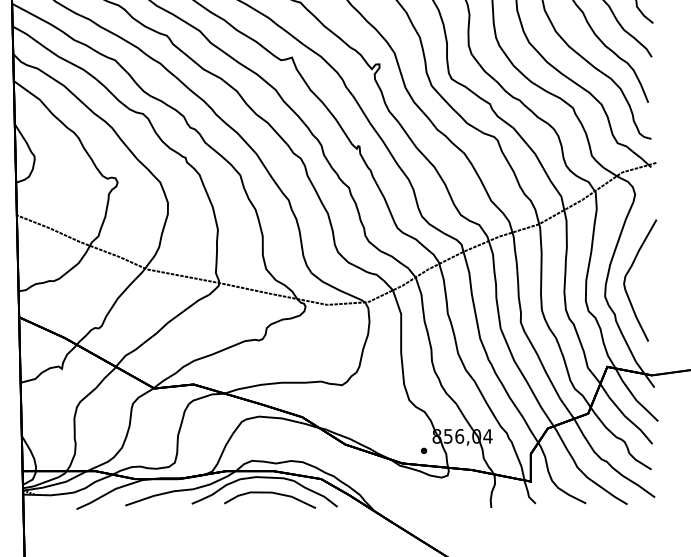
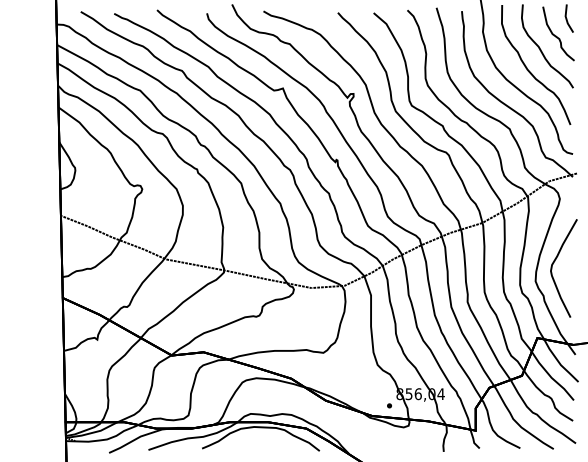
curve: (270, 493) -> (265, 440), removed

